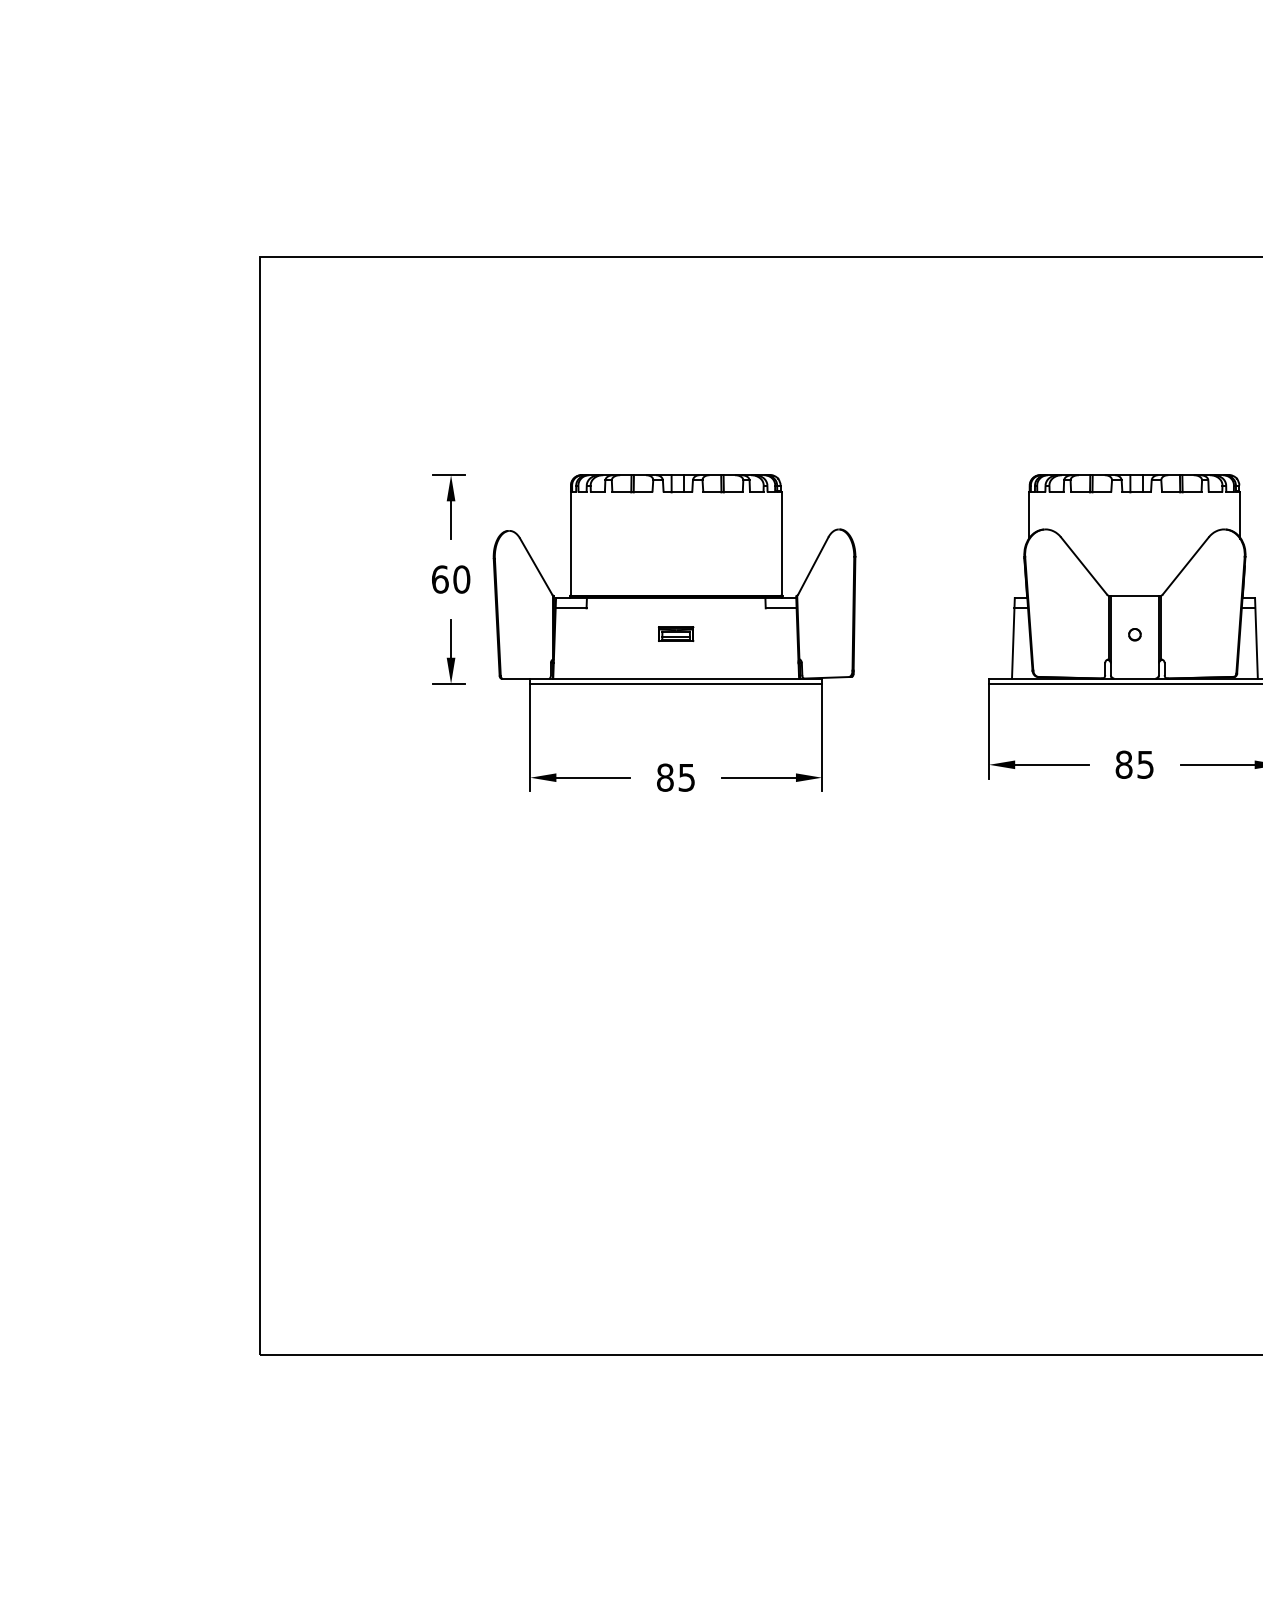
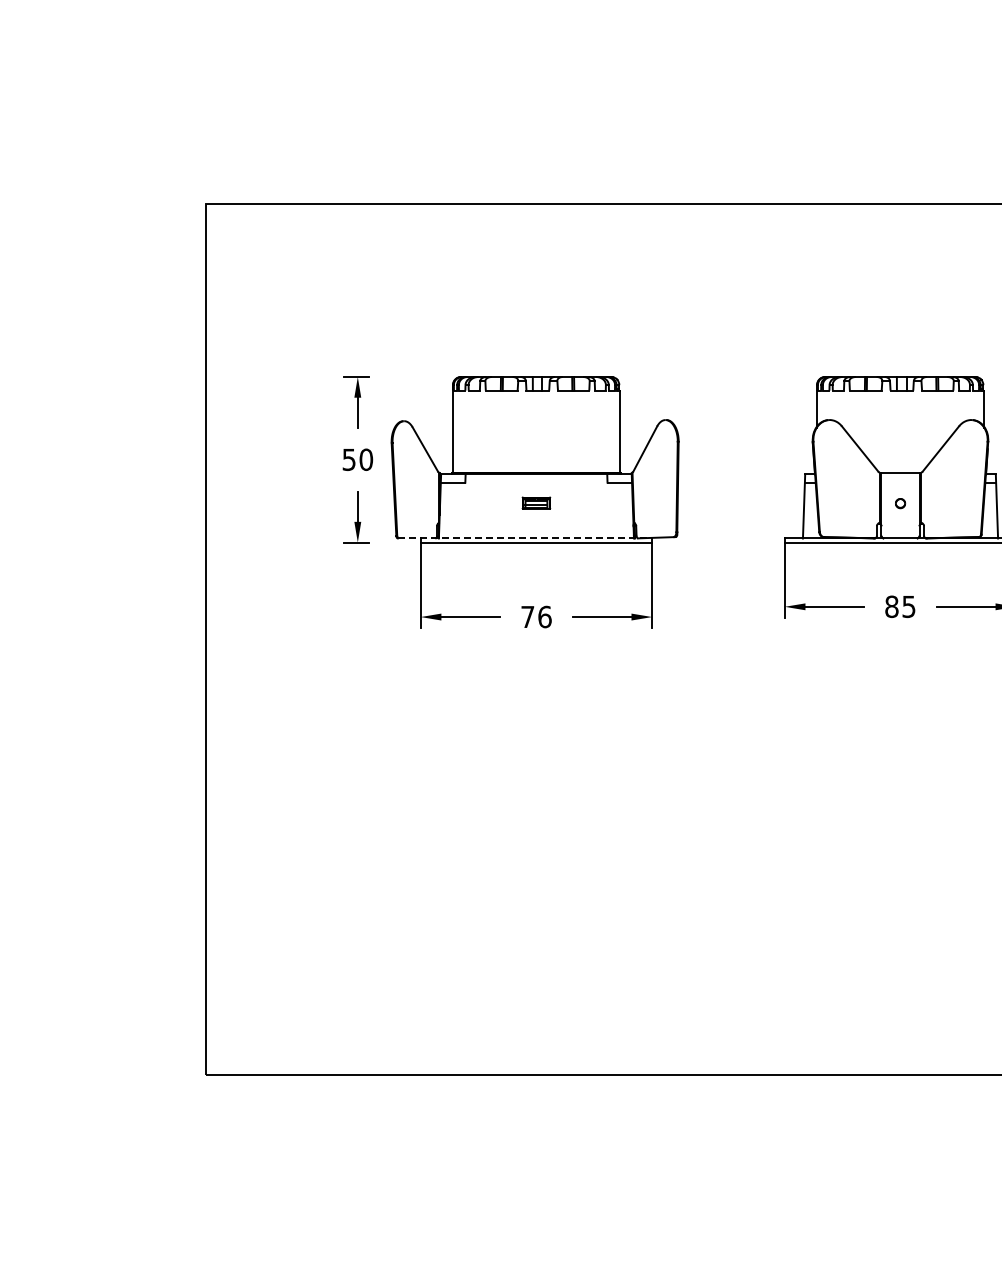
text: (440, 579) -> (349, 459), 60 -> 50
line: (662, 678) -> (525, 538), solid -> dashed
text: (676, 777) -> (536, 616), 85 -> 76

